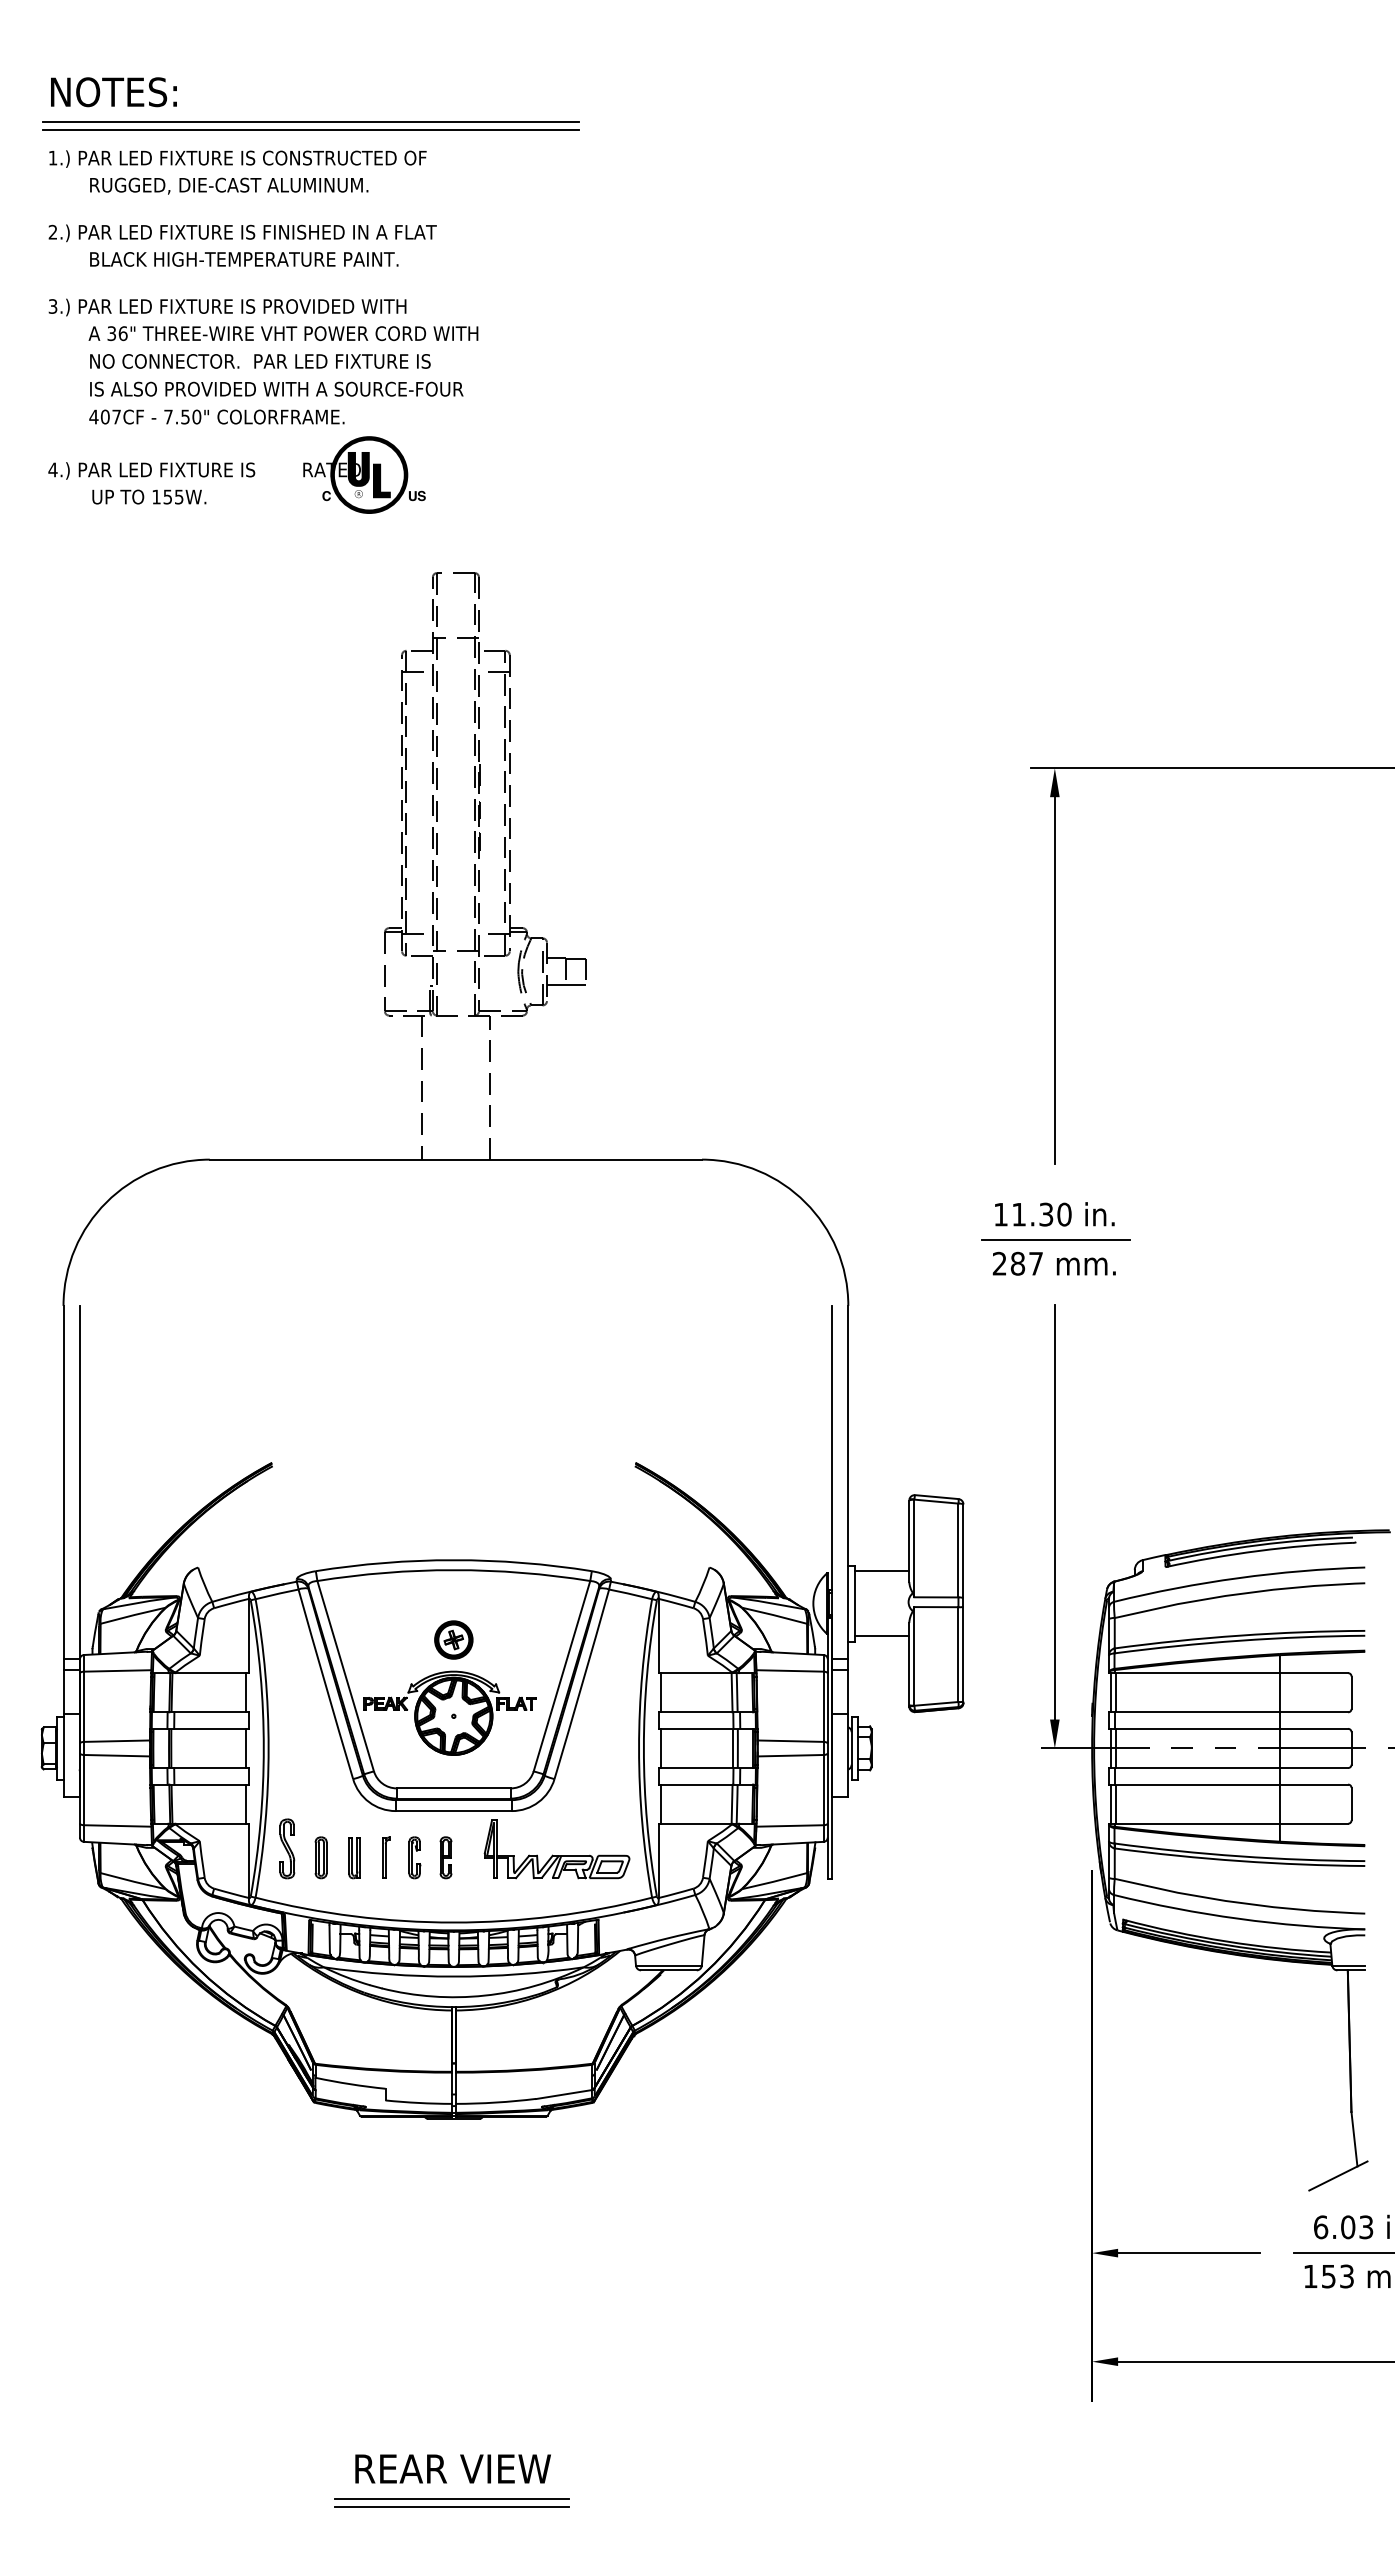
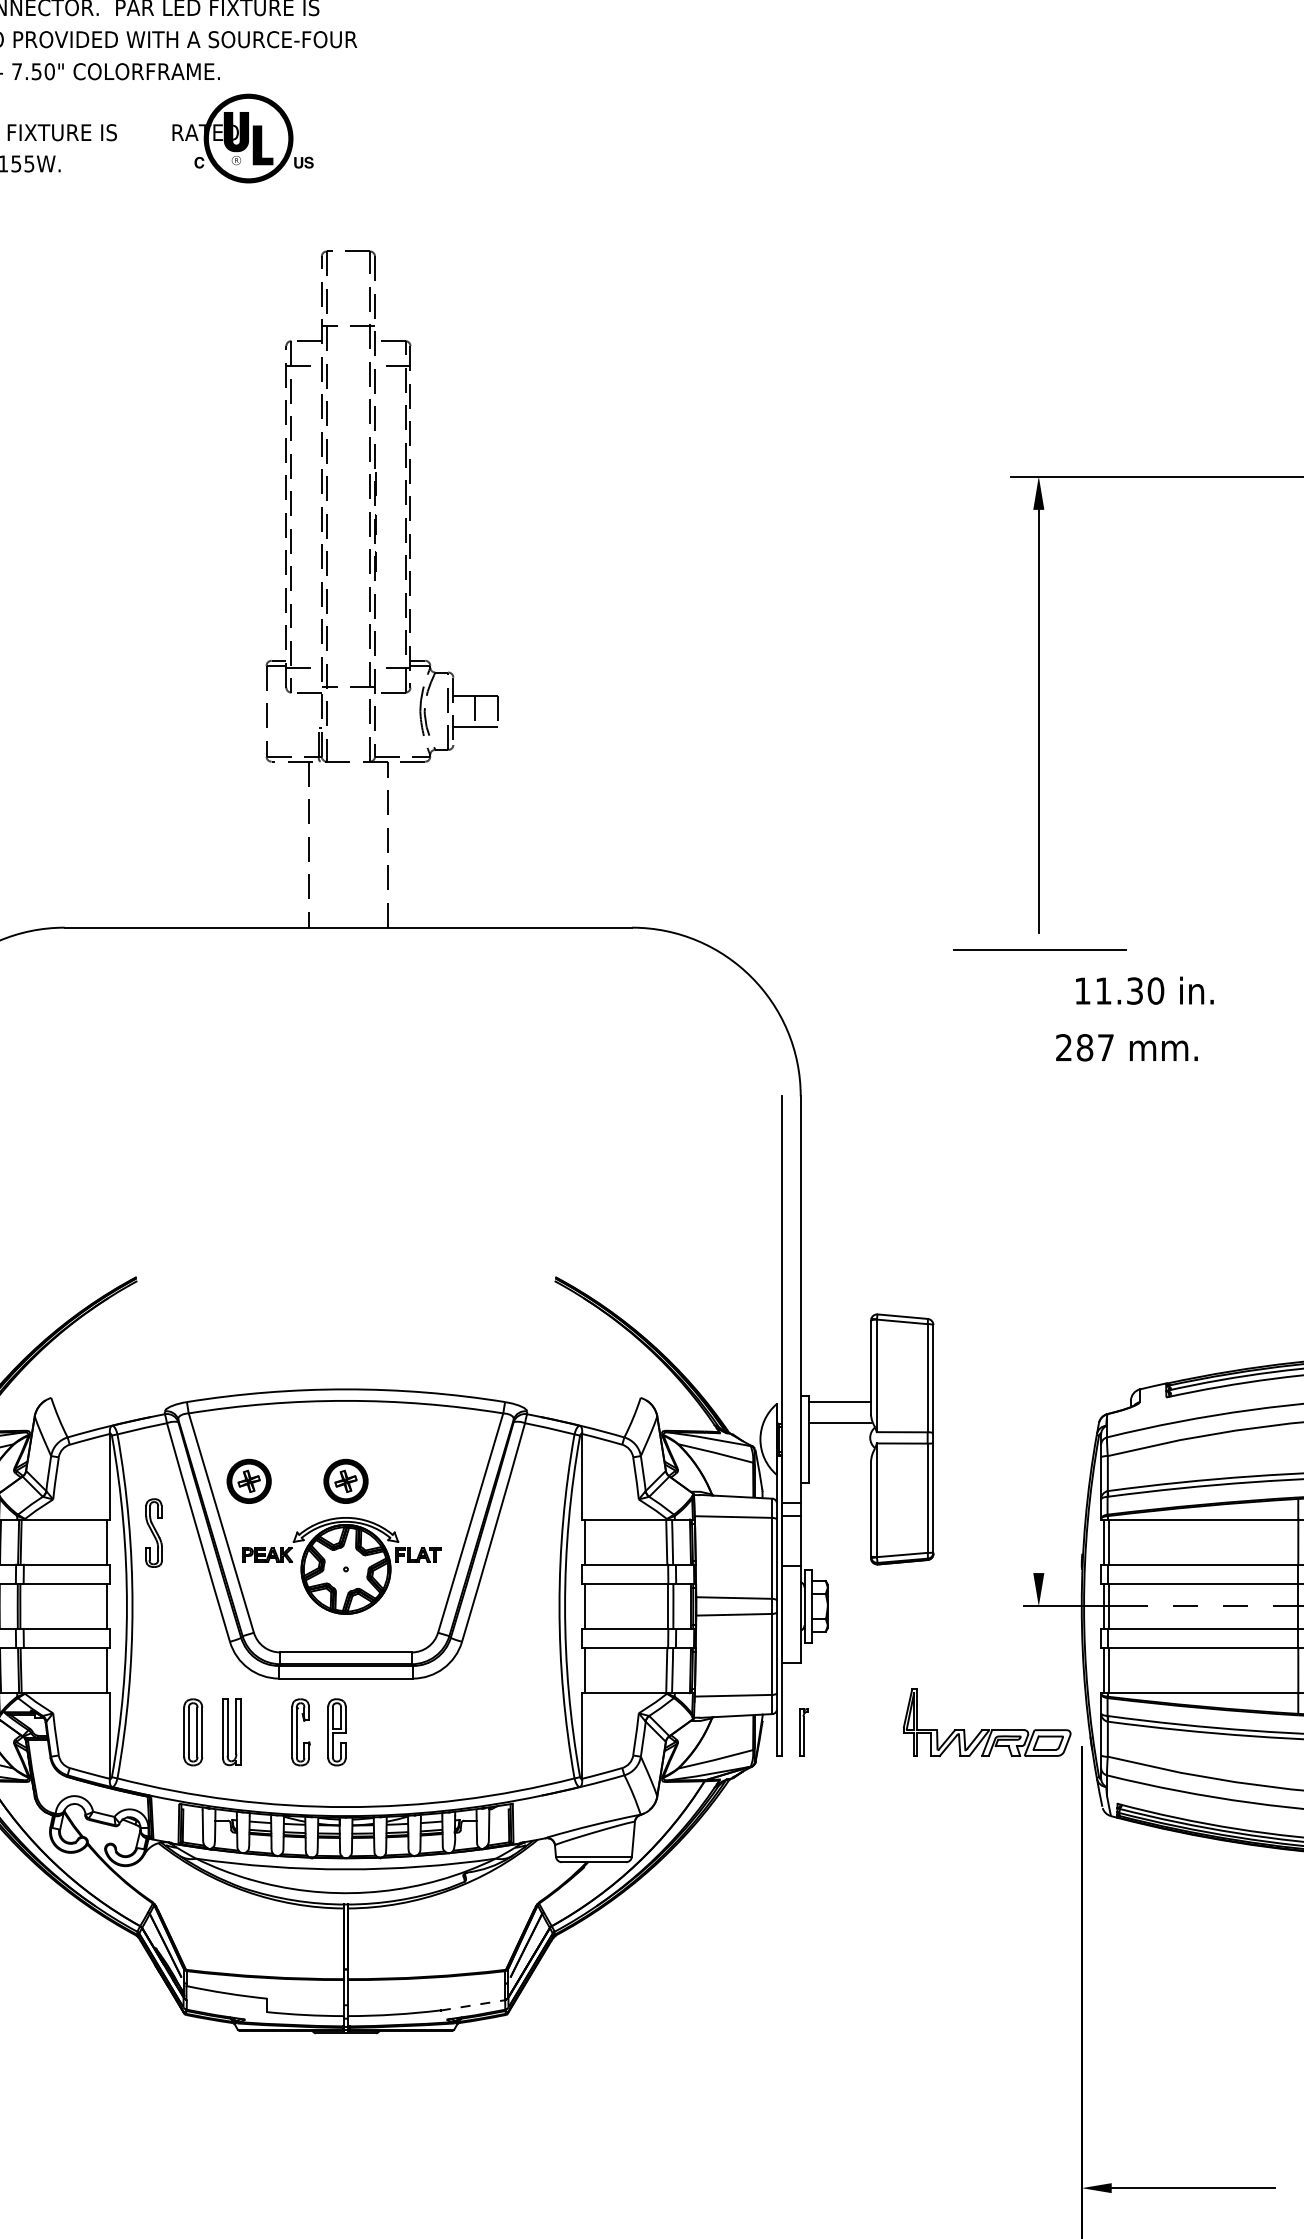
text: (1054, 1214) -> (1144, 990), moved
line: (1055, 1239) -> (1039, 949), moved
text: (1053, 1263) -> (1126, 1047), moved
line: (1054, 1511) -> (1038, 1333), removed
line: (882, 1636) -> (840, 1423), moved
part: (369, 1639) -> (248, 1480), added
part: (287, 1848) -> (154, 1532), moved
part: (556, 1849) -> (986, 1722), moved
part: (320, 1857) -> (192, 1732), size x1.4
part: (386, 1857) -> (804, 1732), moved
part: (414, 1857) -> (300, 1732), size x1.4
part: (445, 1857) -> (336, 1732), size x1.4
part: (354, 1858) -> (231, 1733), size x1.4
line: (564, 2094) -> (473, 2005), solid -> dashed

